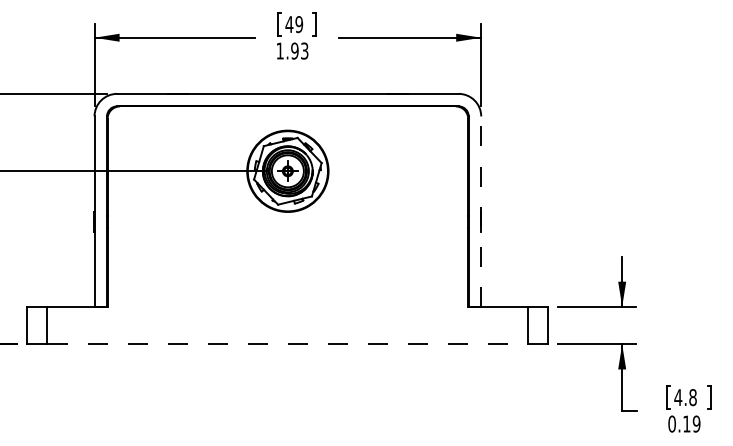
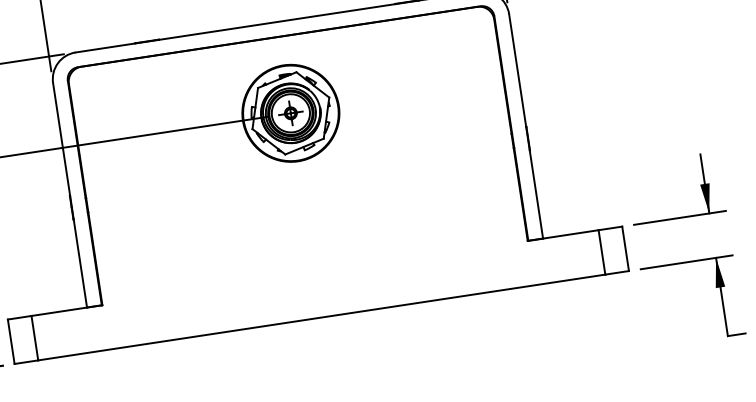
line: (481, 211) -> (526, 126), dashed -> solid
line: (288, 344) -> (322, 317), dashed -> solid

